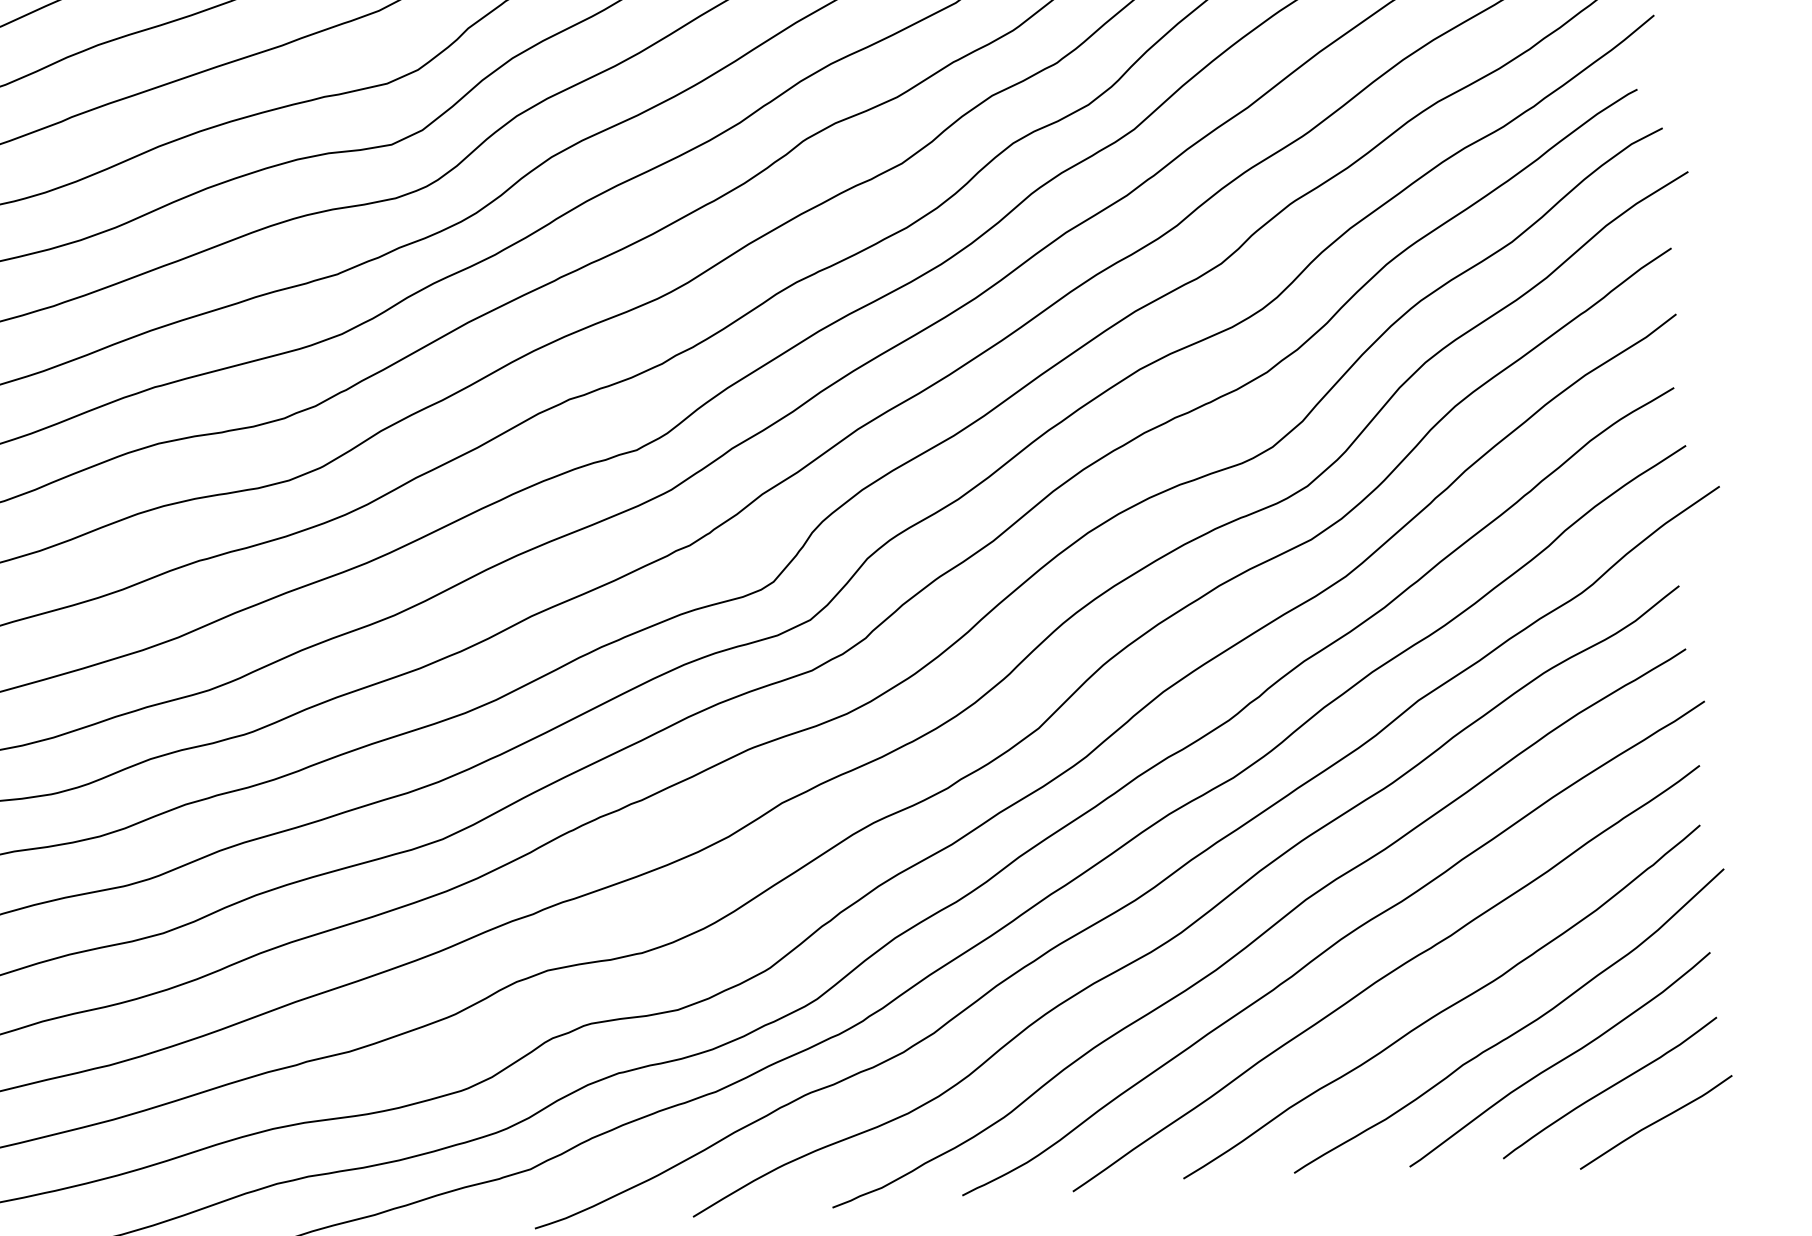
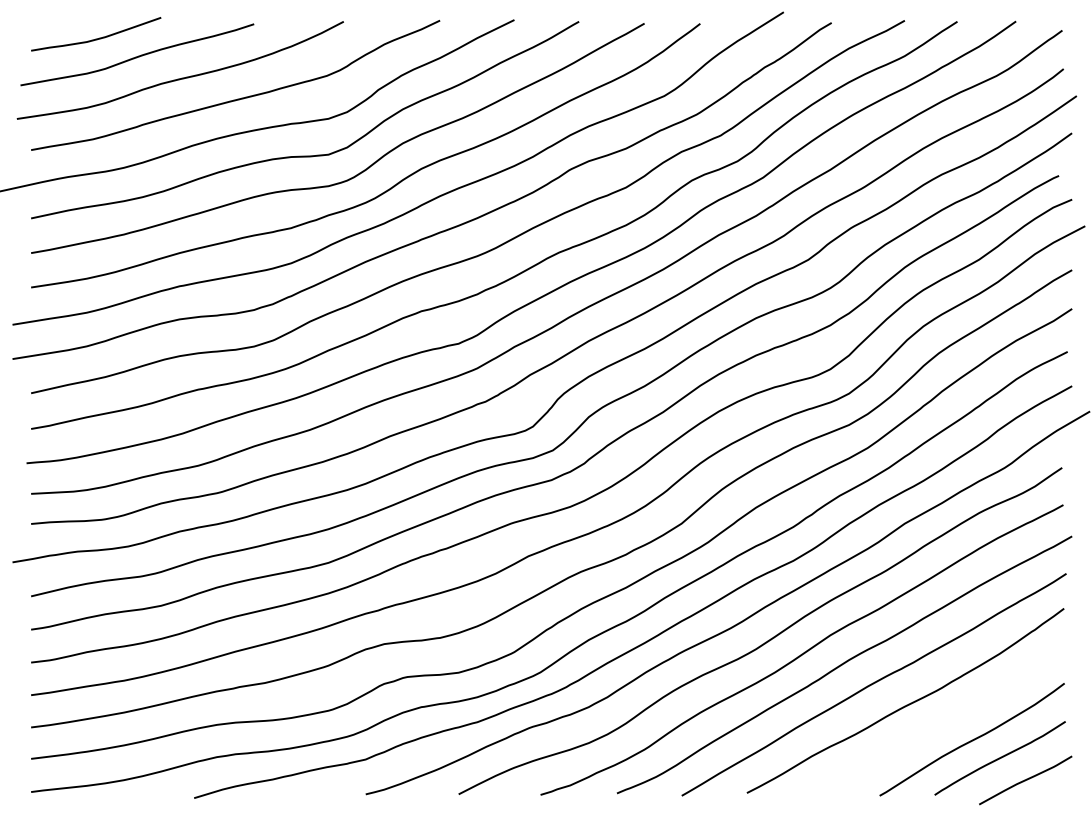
curve: (1514, 1032) -> (946, 721), removed

